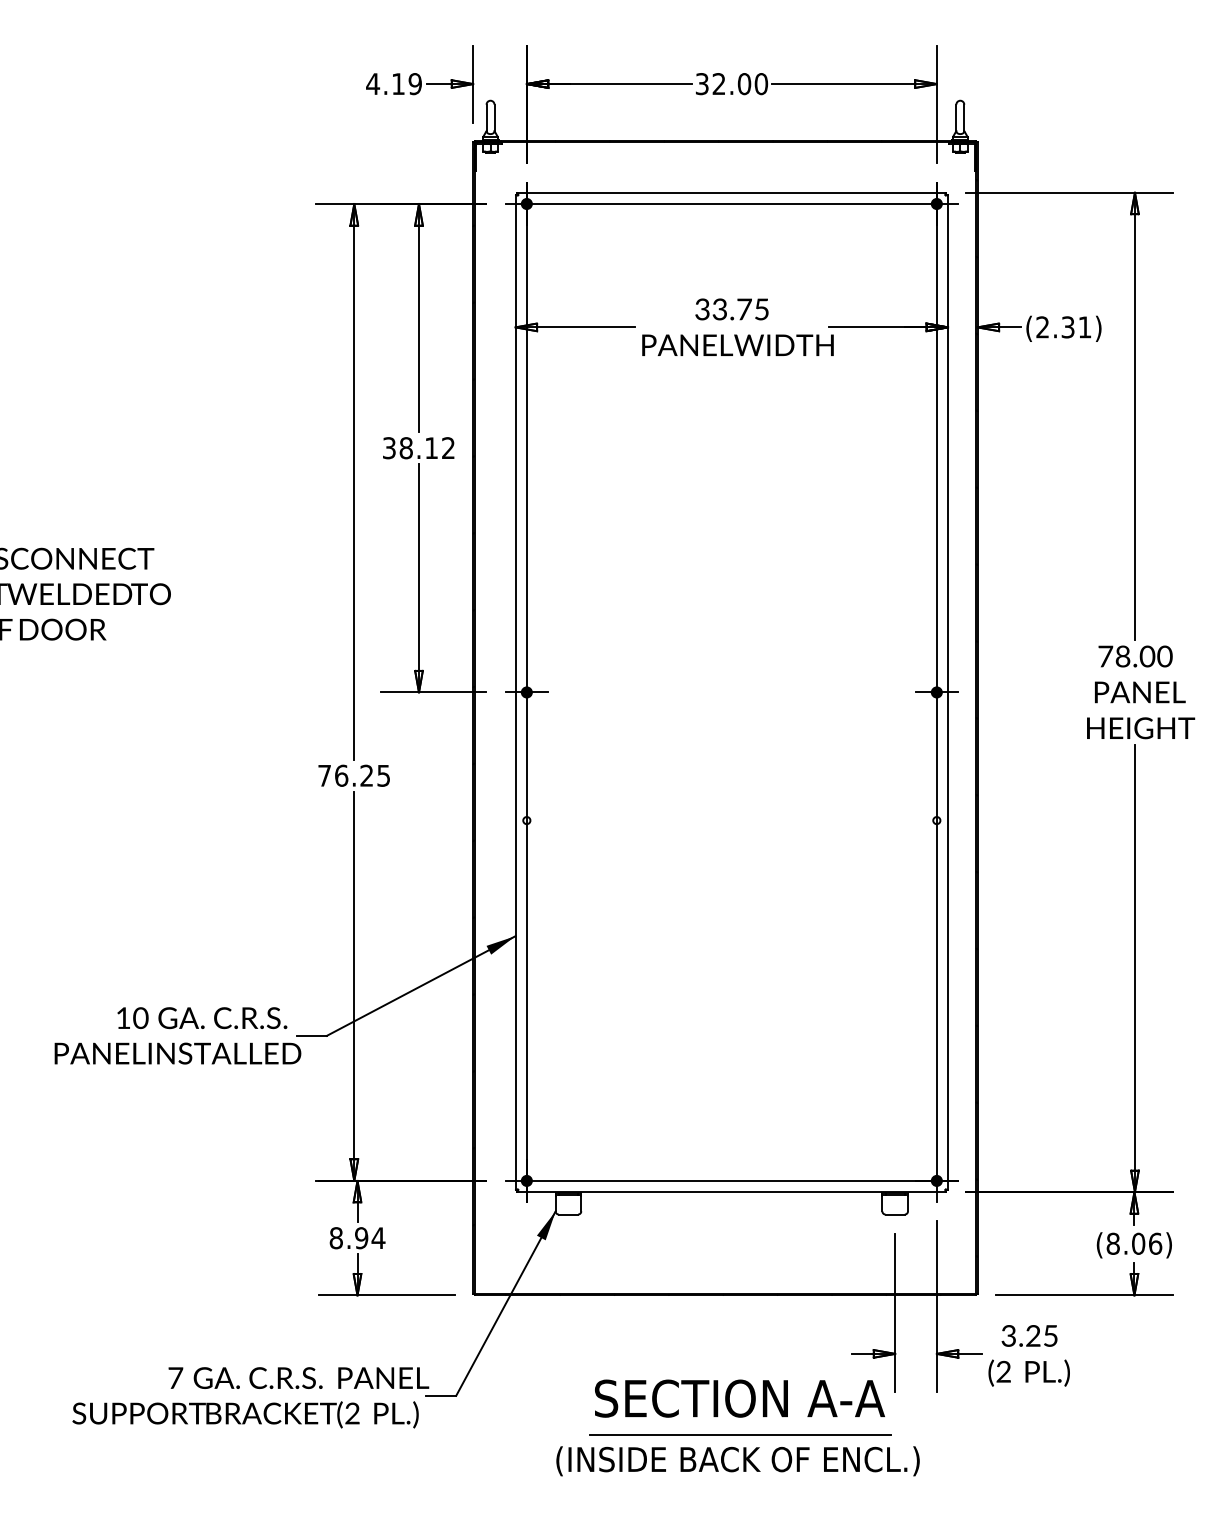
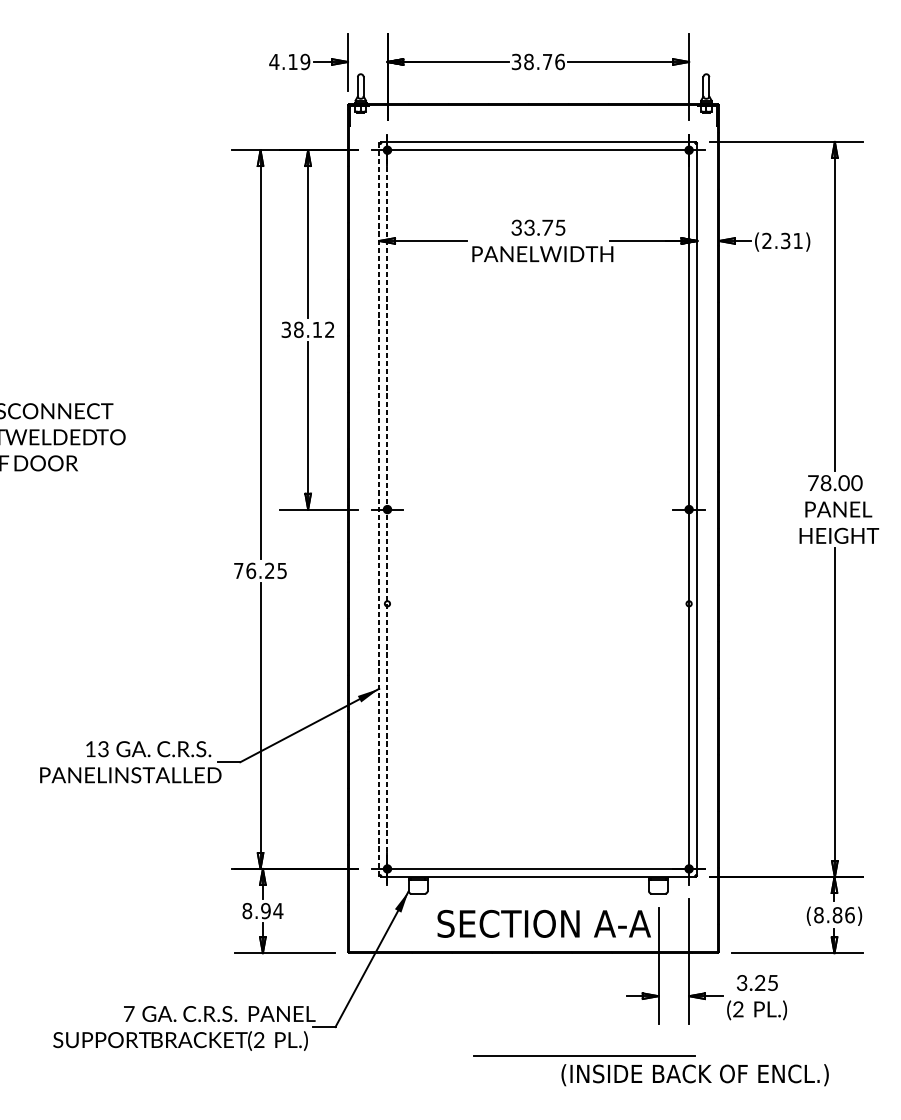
text: (740, 84) -> (544, 62), 32.00 -> 38.76
line: (515, 692) -> (379, 509), solid -> dashed
line: (526, 692) -> (387, 509), solid -> dashed
text: (140, 1017) -> (103, 748), 10 -> 13
text: (1138, 1243) -> (837, 914), (8.06) -> (8.86)
text: (739, 1398) -> (543, 923), moved
line: (740, 1434) -> (584, 1055), moved
text: (737, 1461) -> (694, 1075), moved

